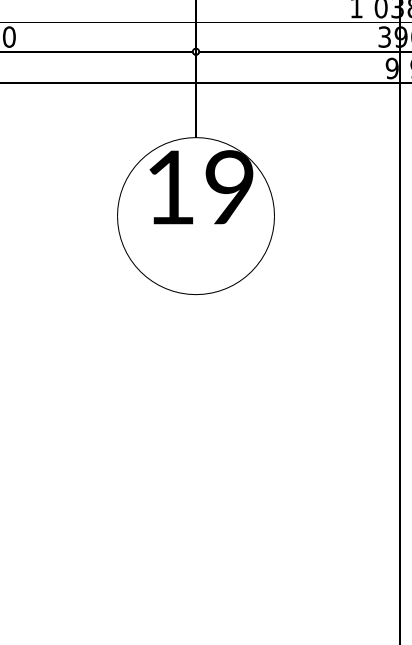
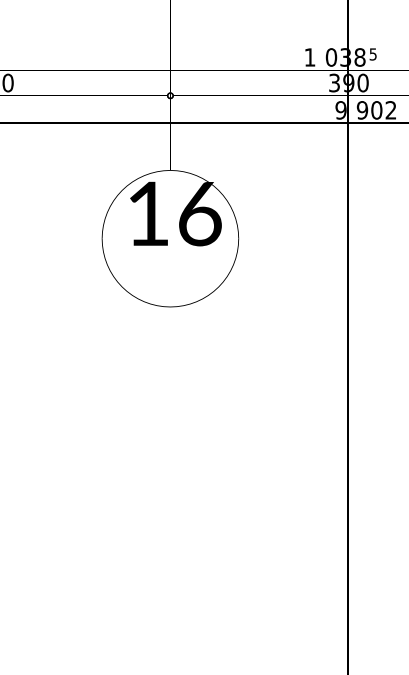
text: (230, 187) -> (200, 213), 19 -> 16

